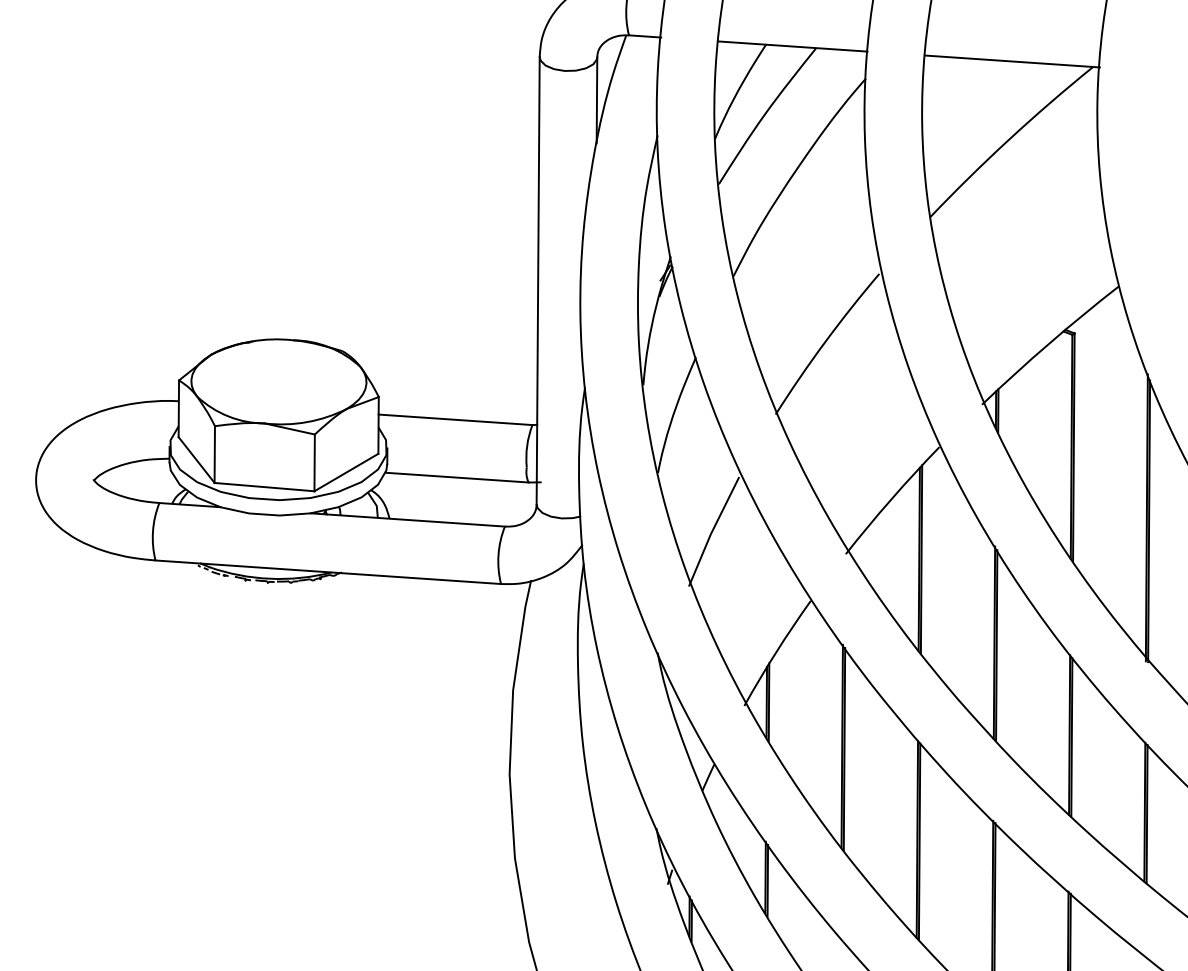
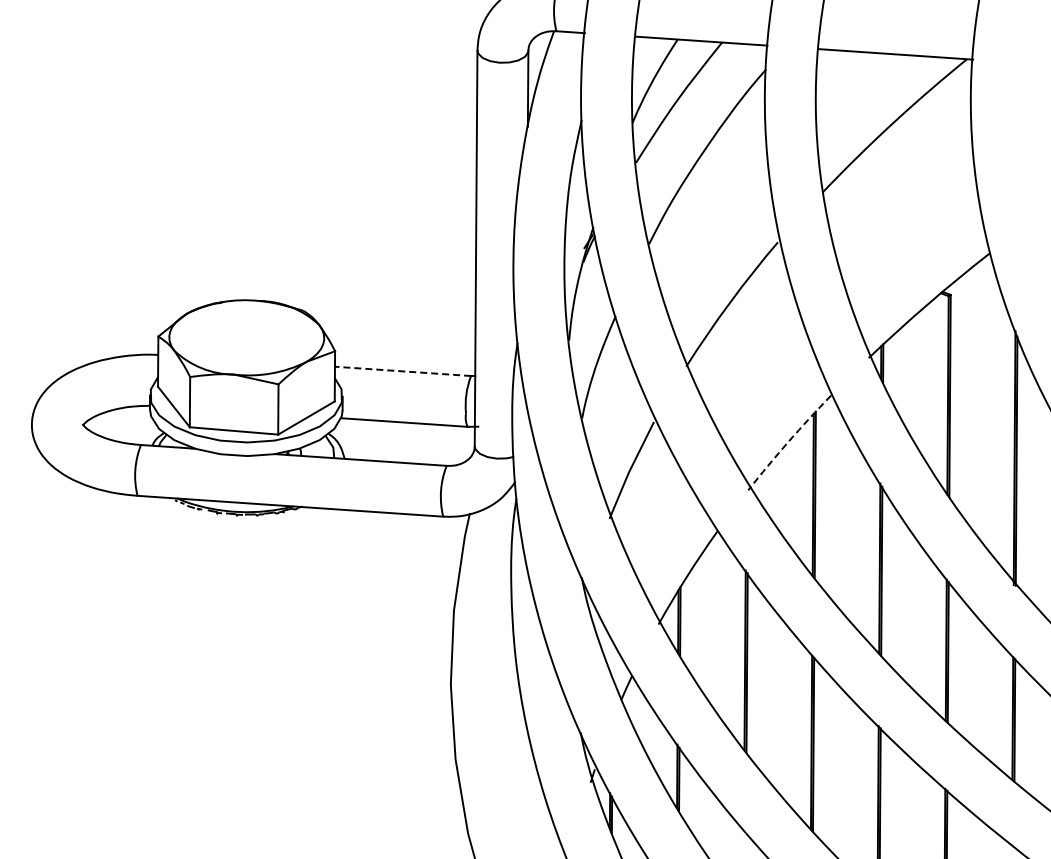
line: (454, 419) -> (402, 371), solid -> dashed
arc: (891, 499) -> (788, 441), solid -> dashed

